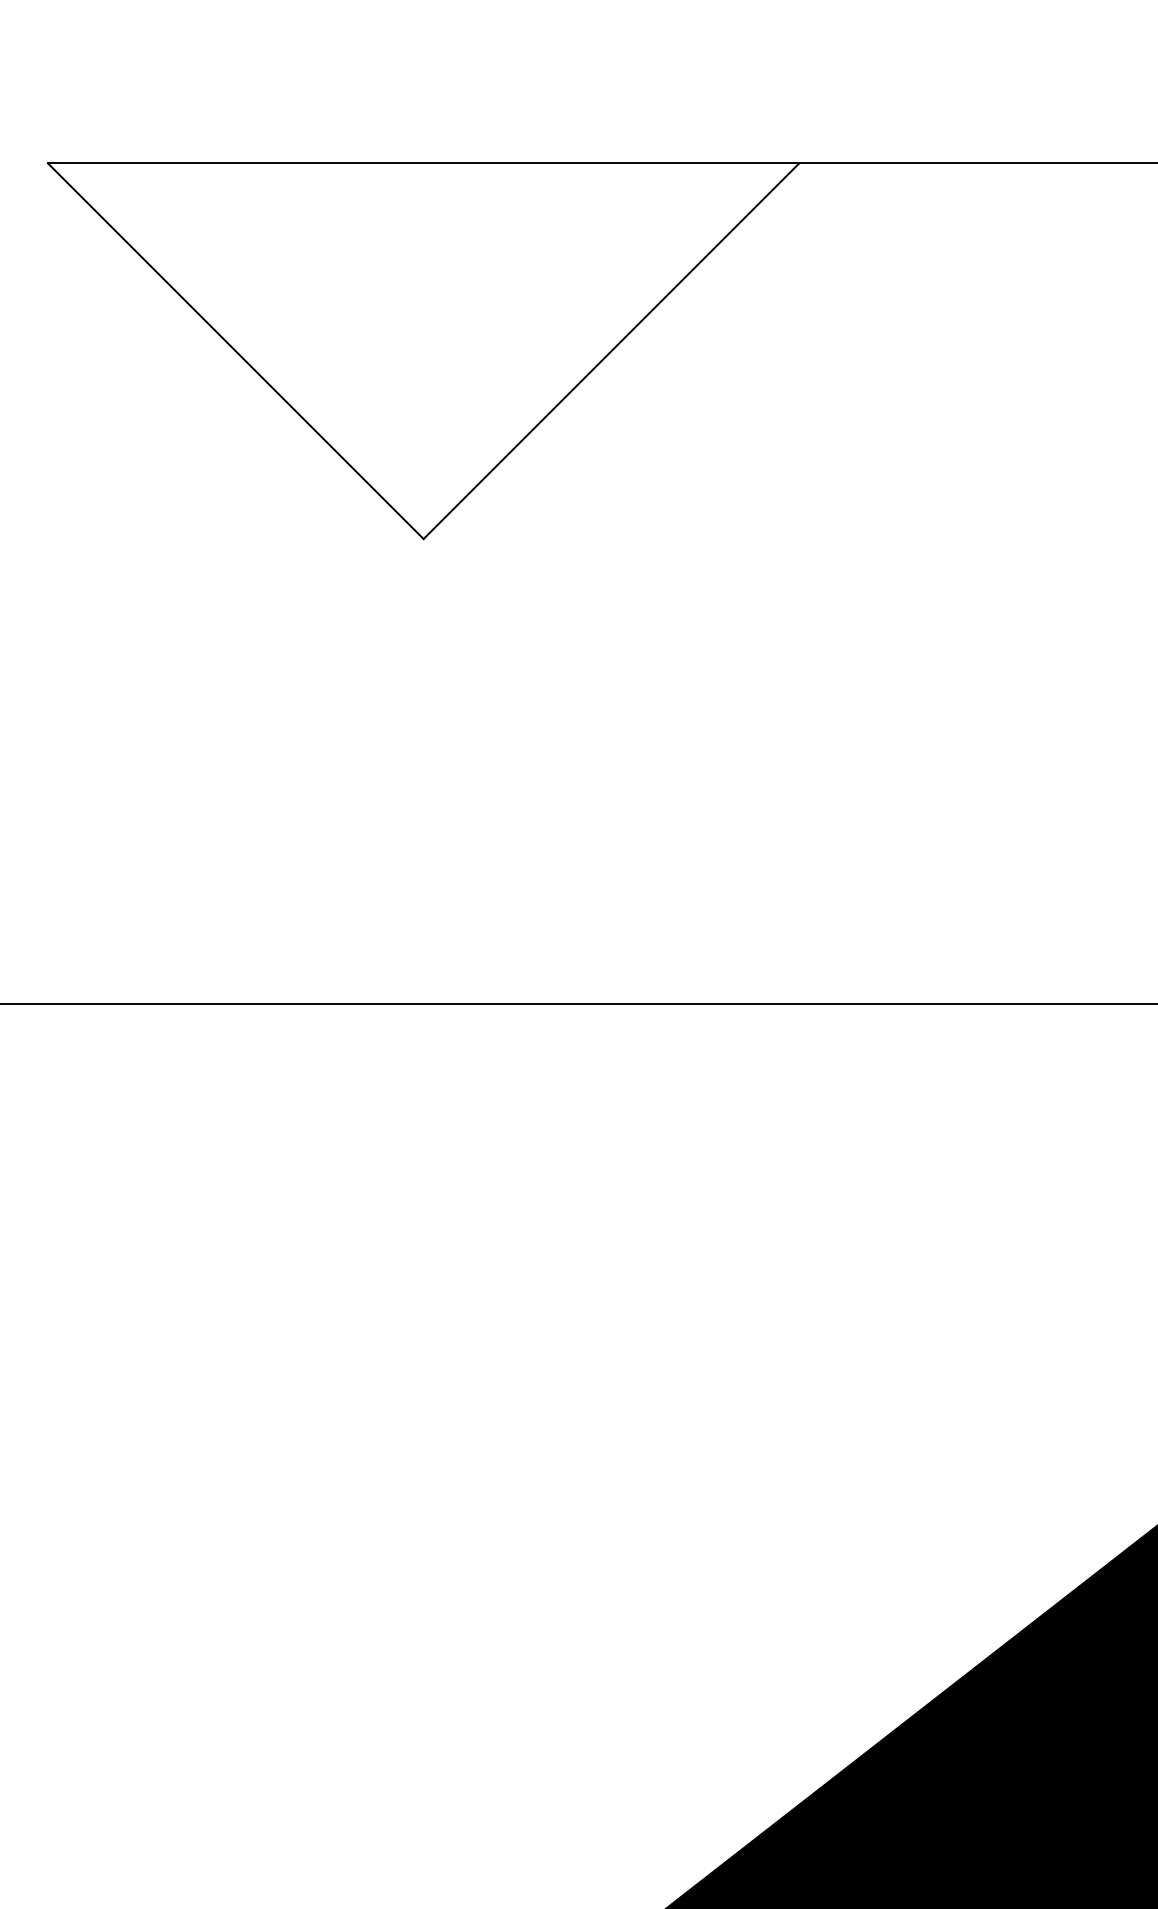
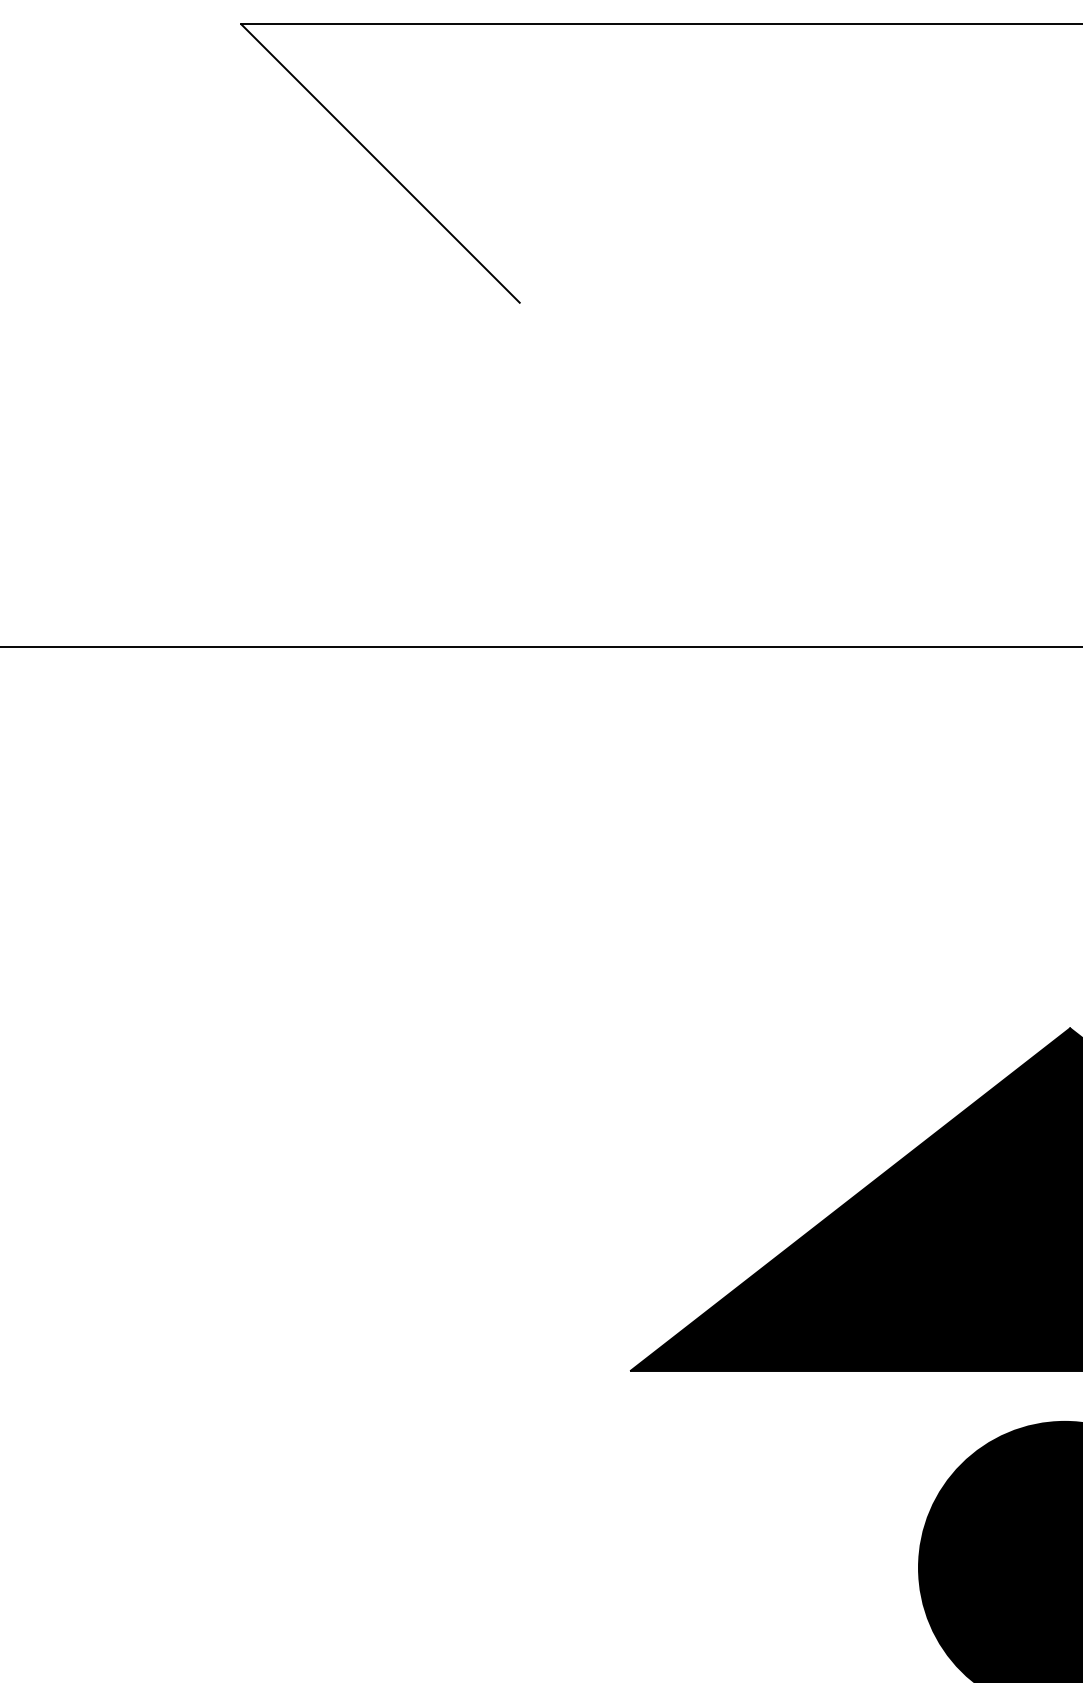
line: (610, 351) -> (658, 163), removed

